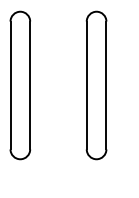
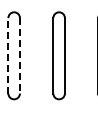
line: (10, 84) -> (8, 55), solid -> dashed
line: (29, 84) -> (19, 55), solid -> dashed

